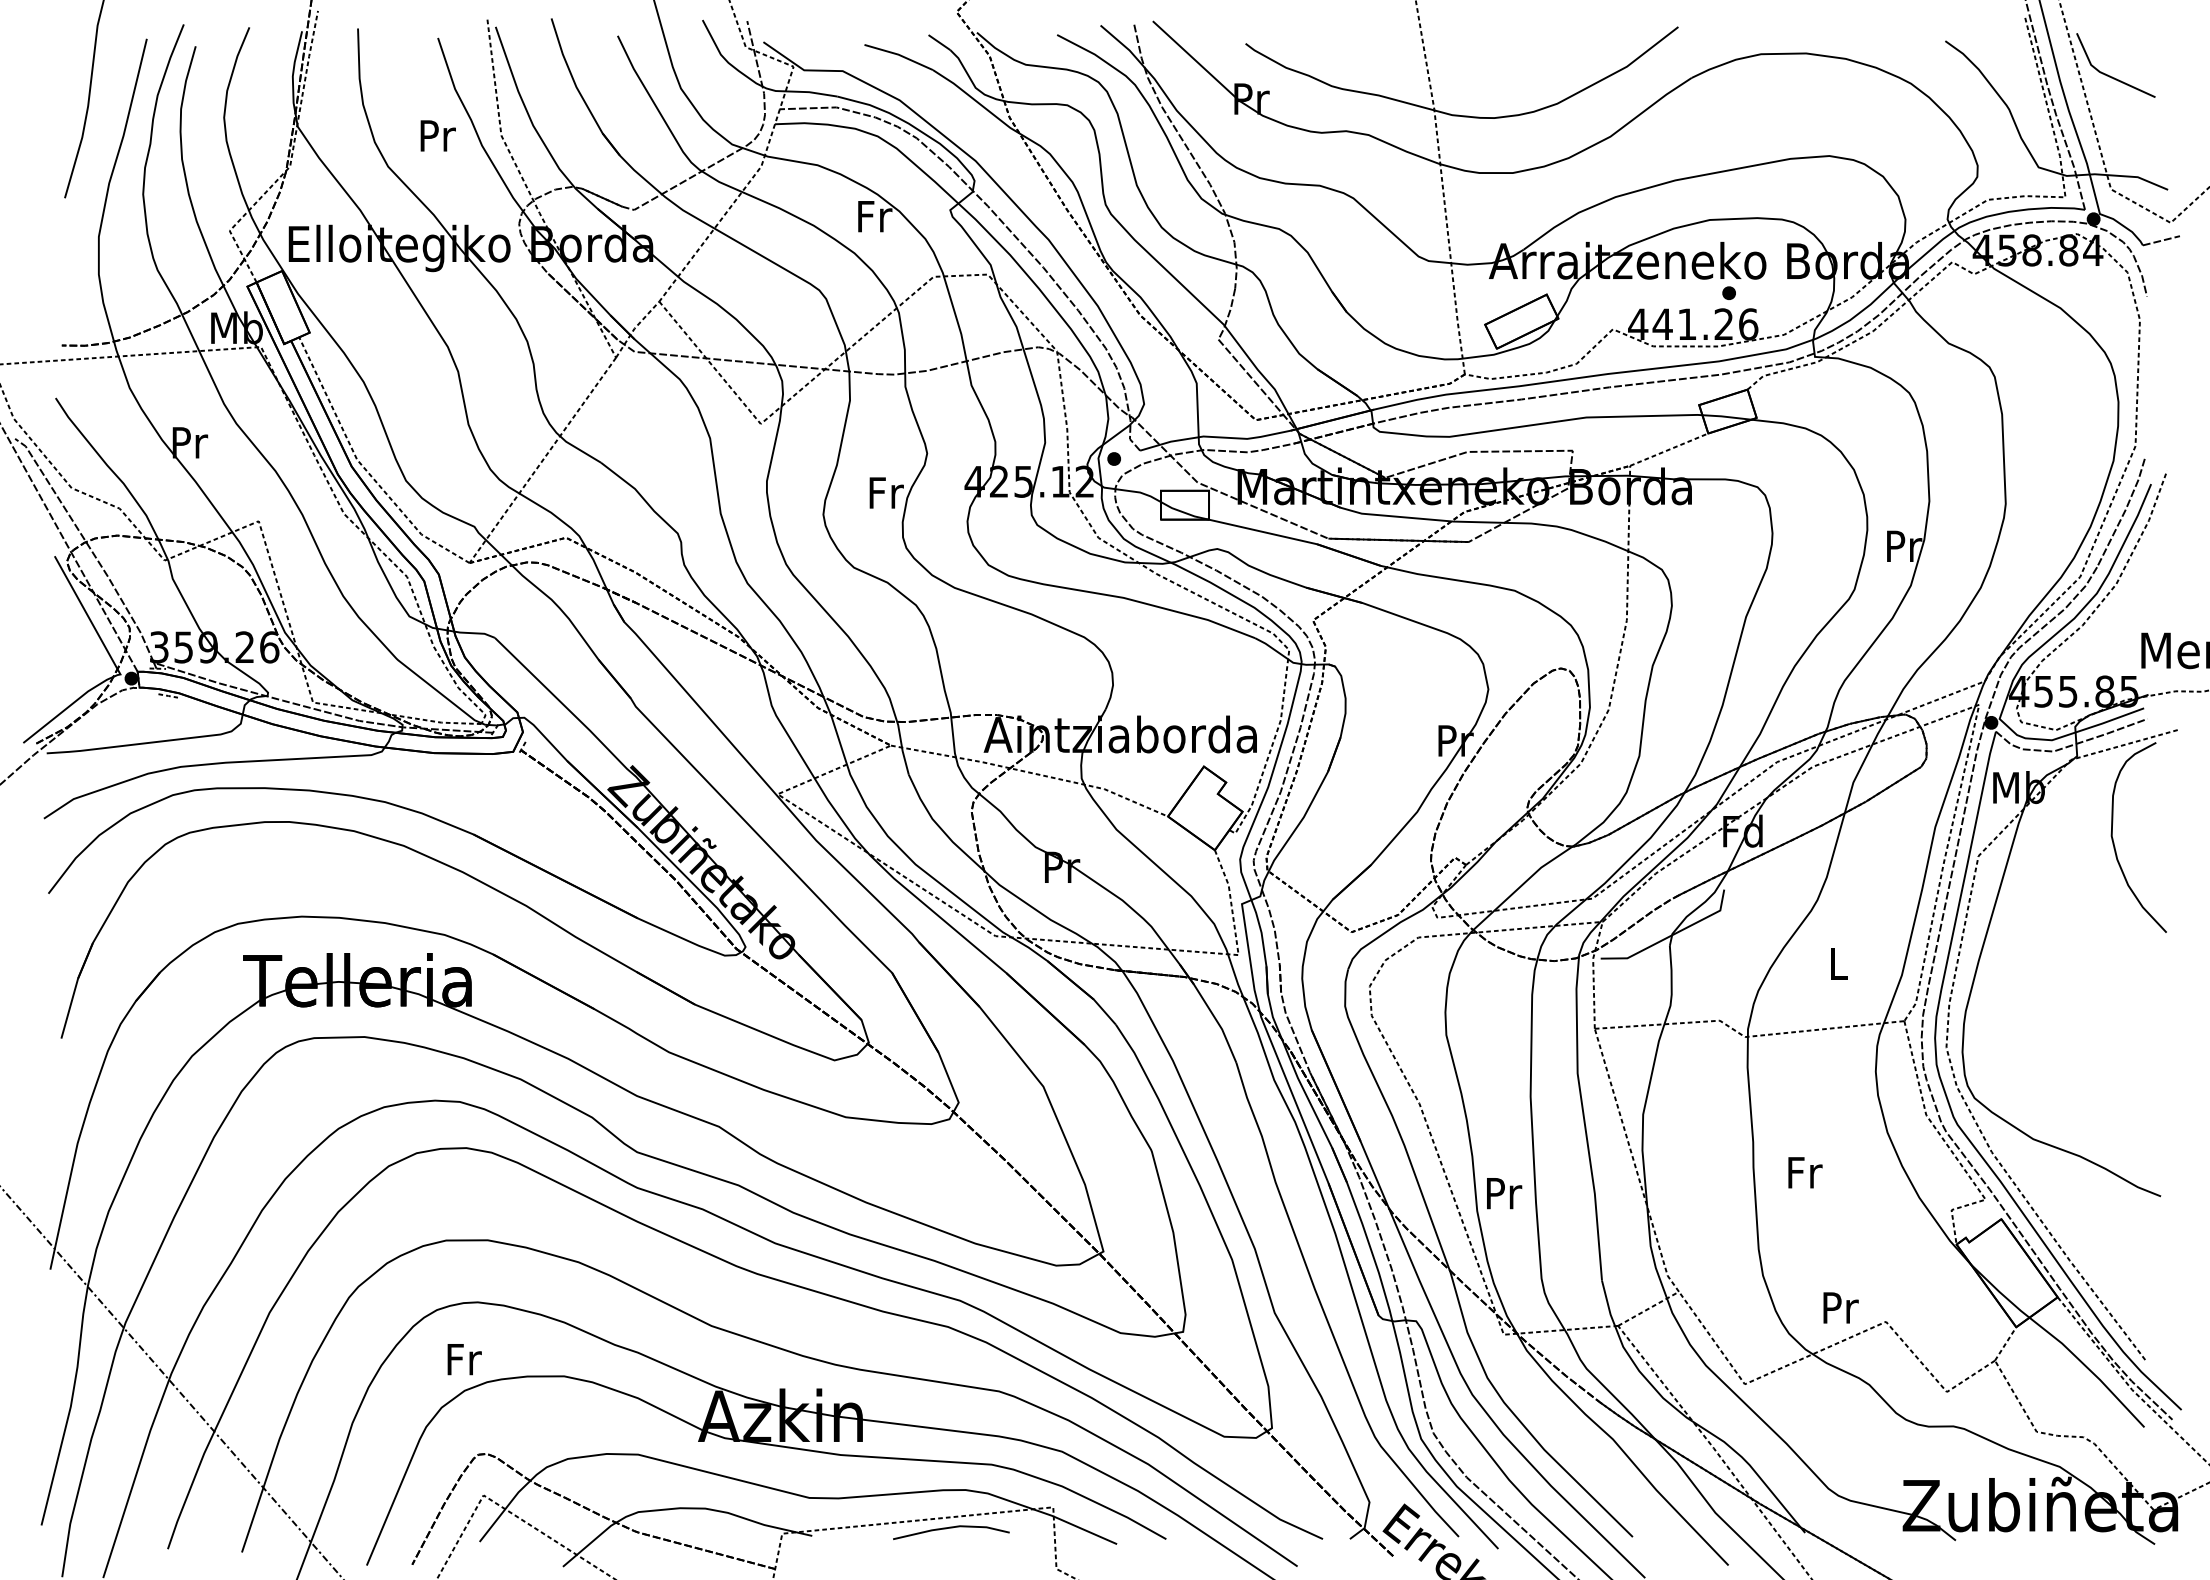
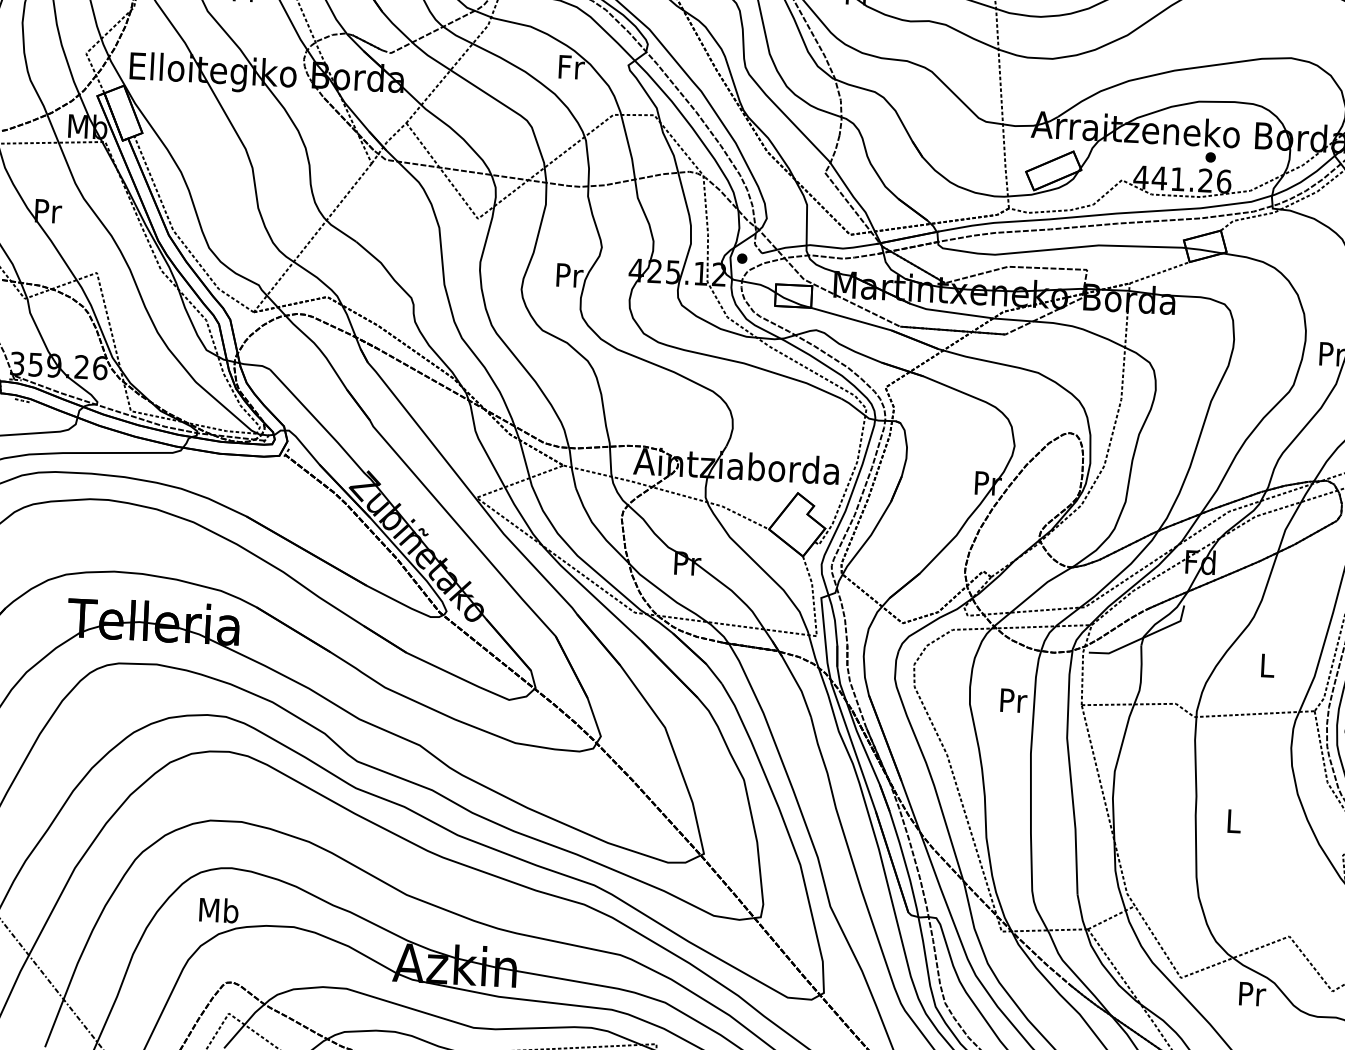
text: (886, 492) -> (569, 275), Fr -> Pr
text: (1805, 1172) -> (1234, 821), Fr -> L
text: (1504, 1193) -> (1013, 700), moved
text: (1840, 1307) -> (1252, 993), moved
text: (463, 1358) -> (218, 909), Fr -> Mb

